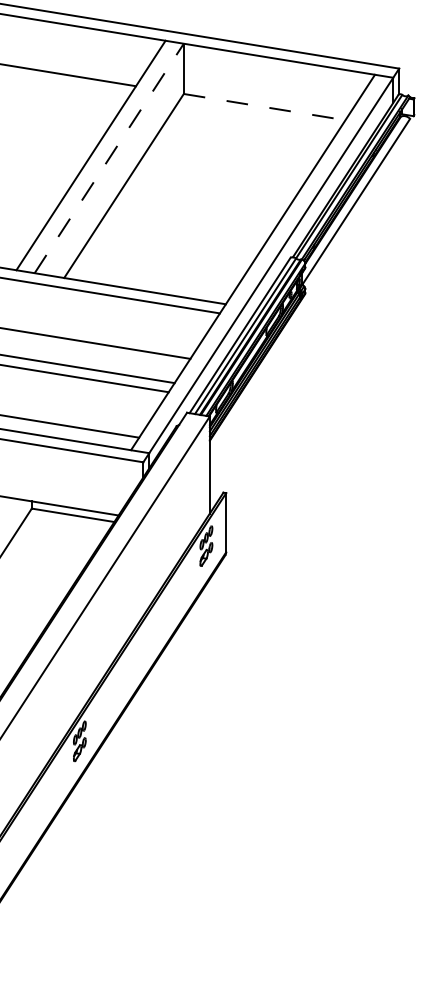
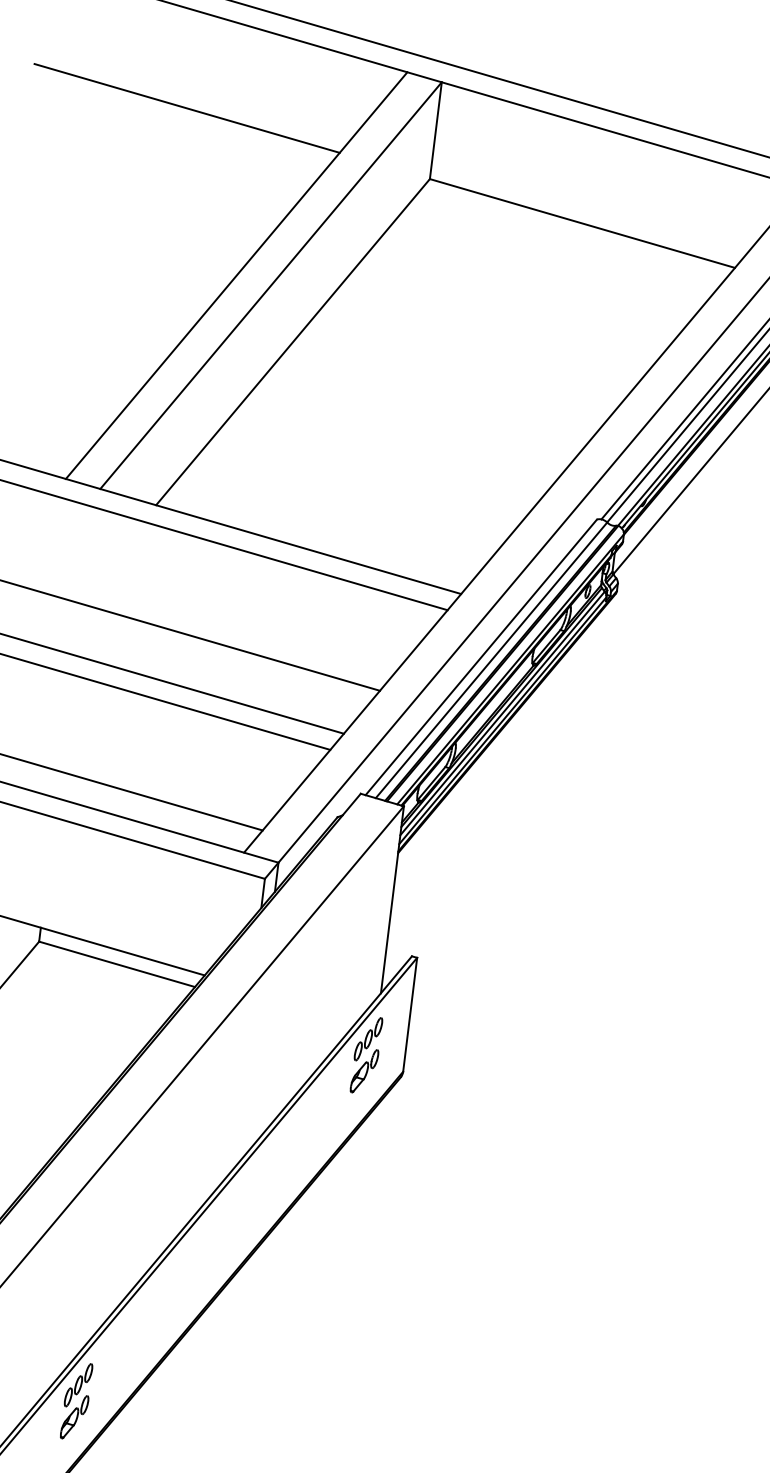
line: (264, 107) -> (582, 224), dashed -> solid
line: (109, 158) -> (271, 285), dashed -> solid

